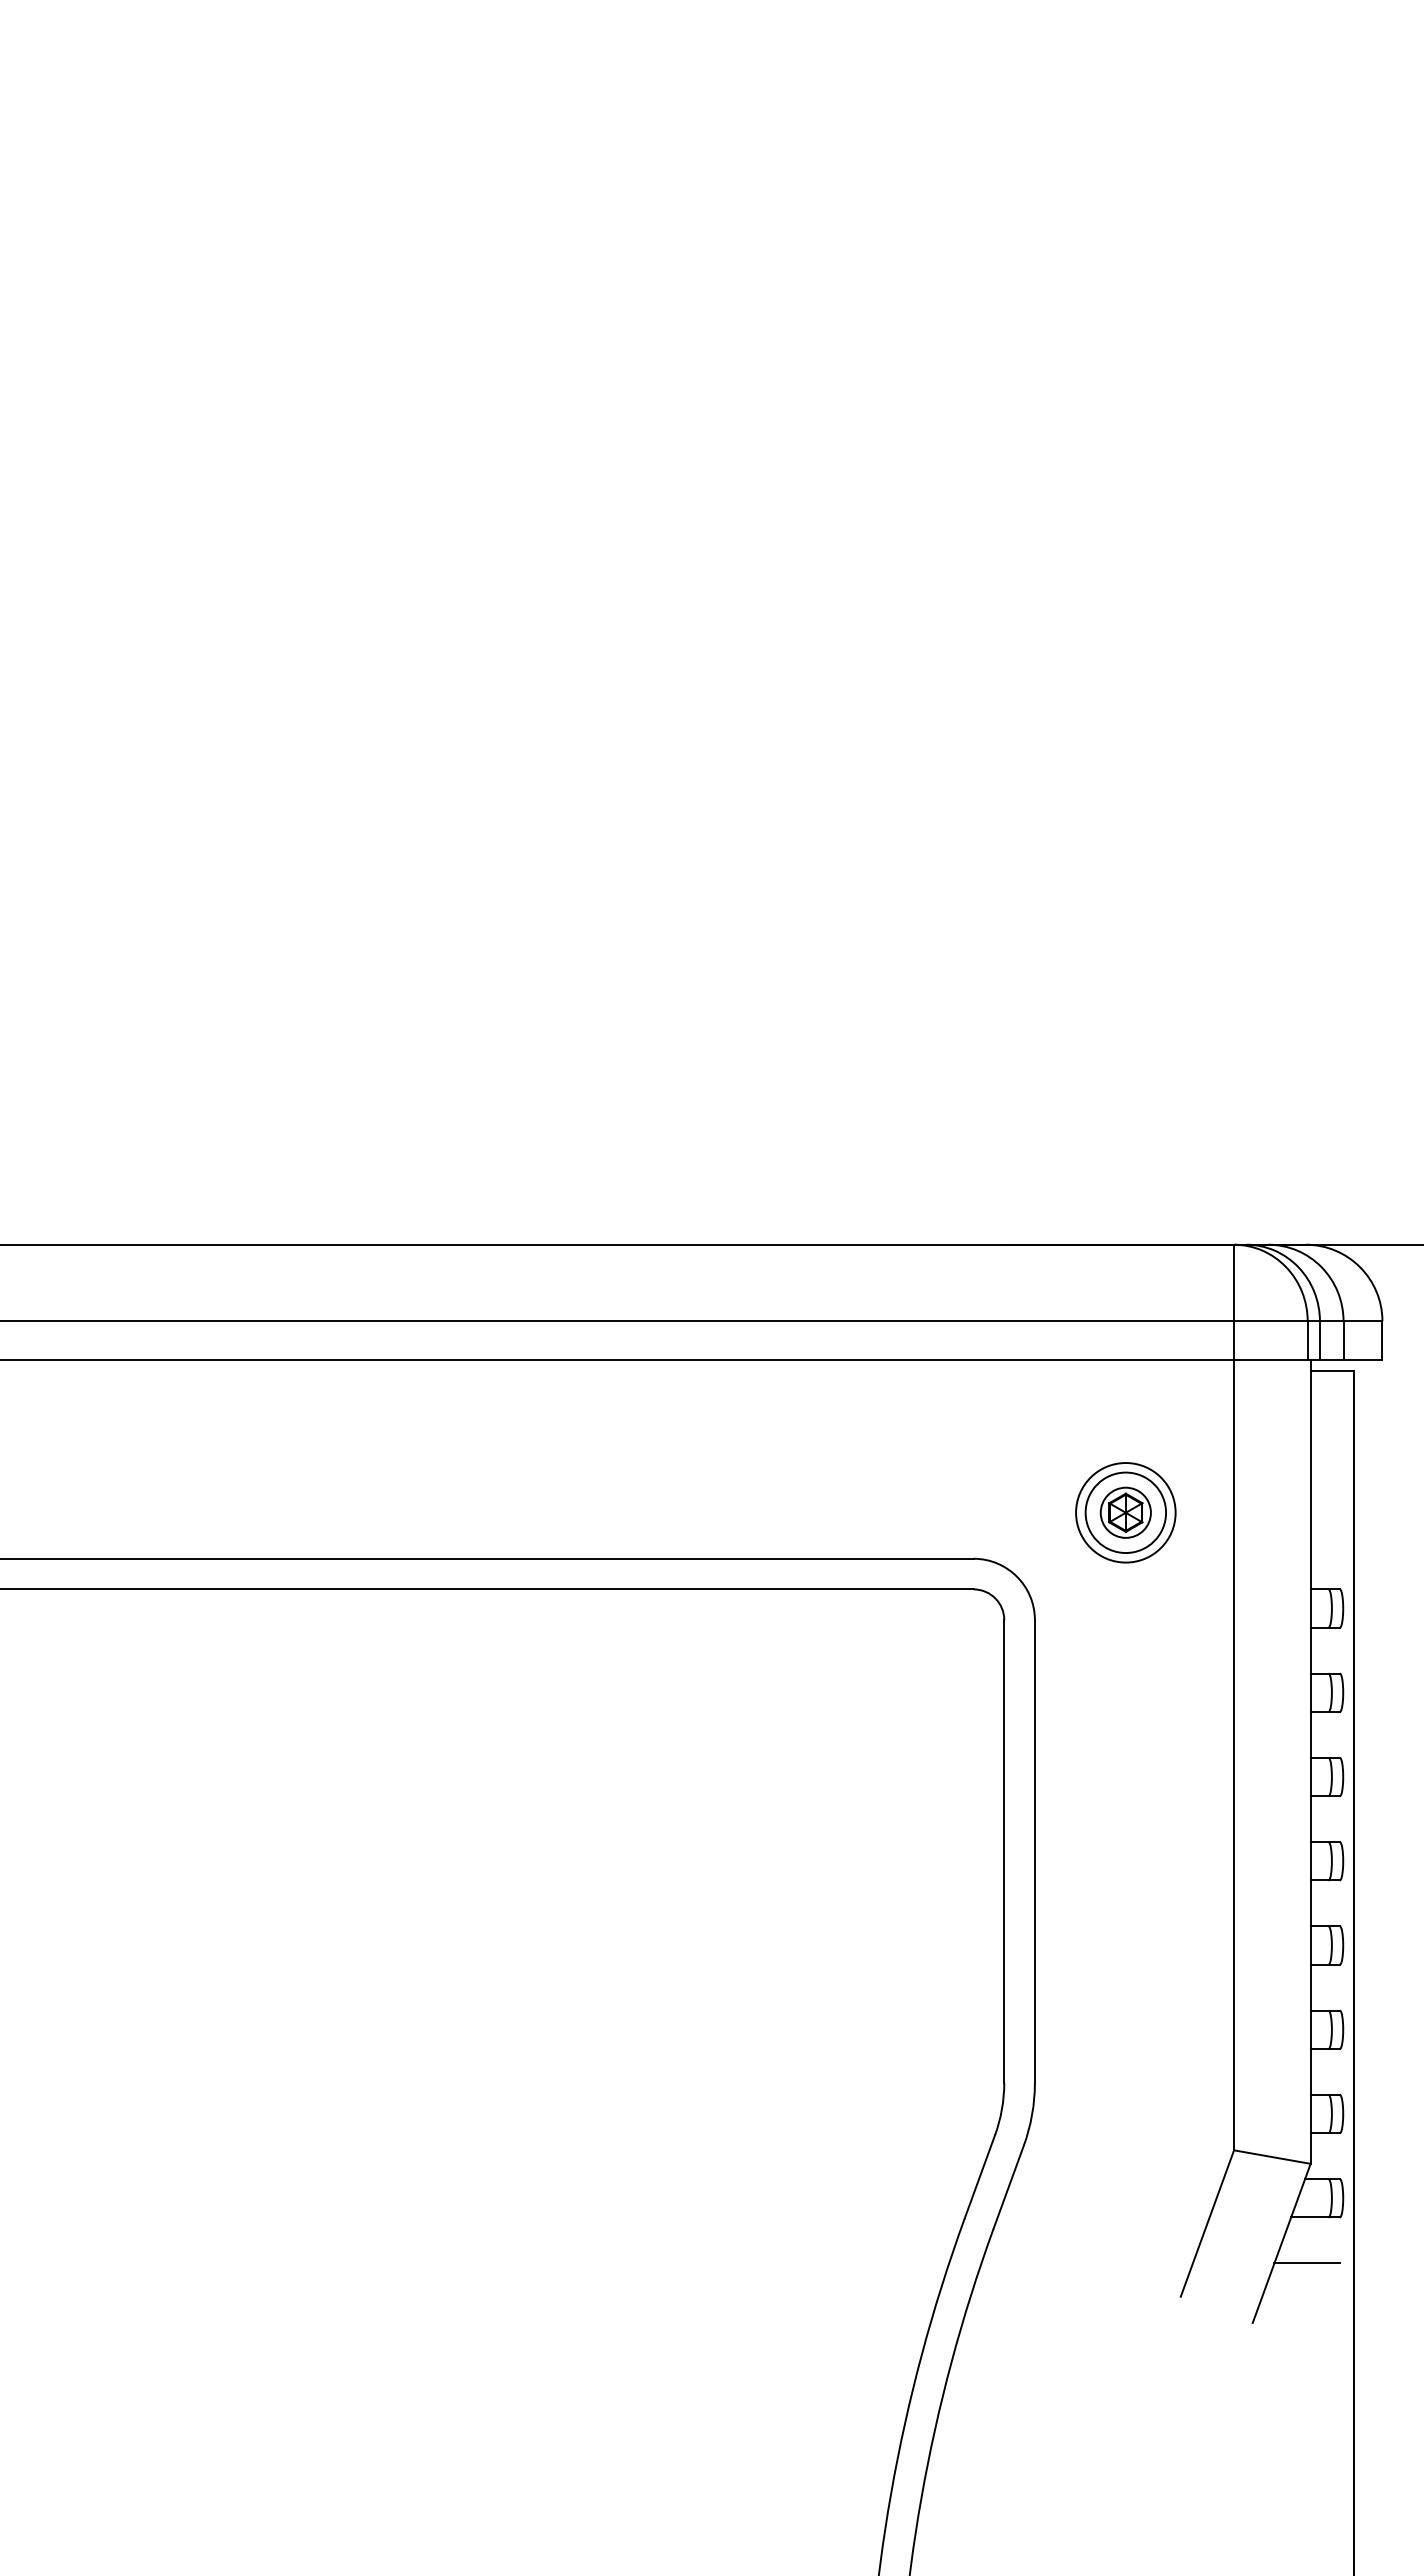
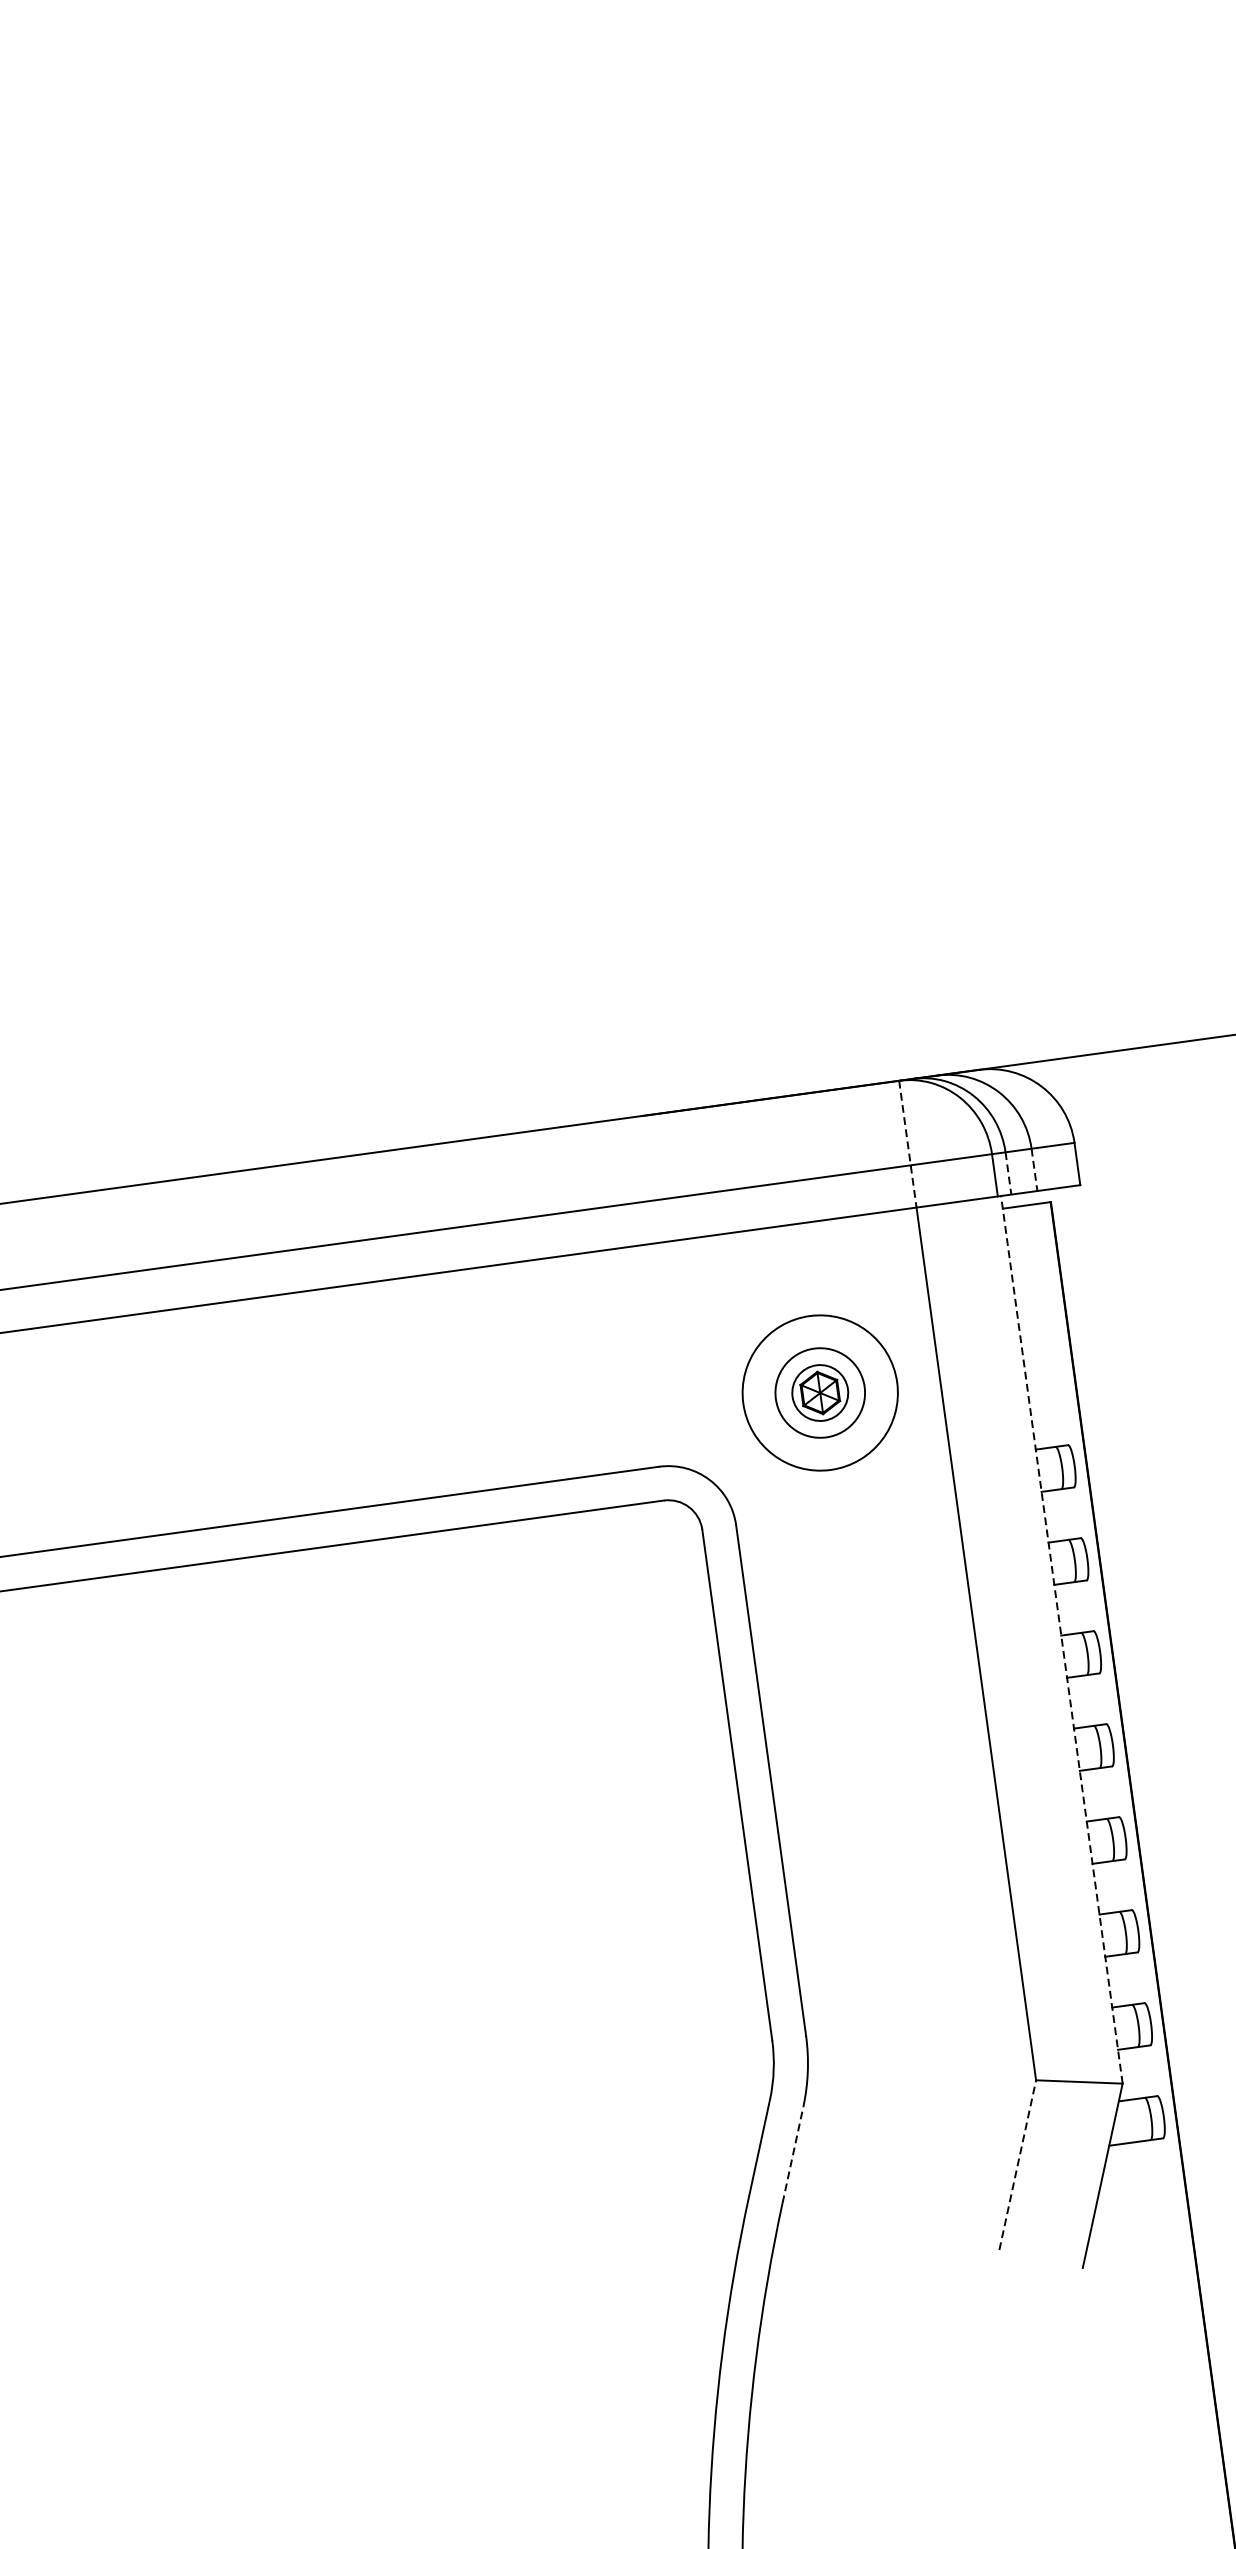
line: (1234, 1302) -> (908, 1144), solid -> dashed
line: (1319, 1340) -> (1007, 1173), solid -> dashed
line: (1343, 1340) -> (1034, 1169), solid -> dashed
circle: (1125, 1512) -> (819, 1392), size x1.4
line: (1310, 1761) -> (1061, 1639), solid -> dashed
line: (1008, 2186) -> (792, 2154), solid -> dashed
line: (1207, 2223) -> (1017, 2165), solid -> dashed
line: (1306, 2263) -> (1133, 2194), removed

